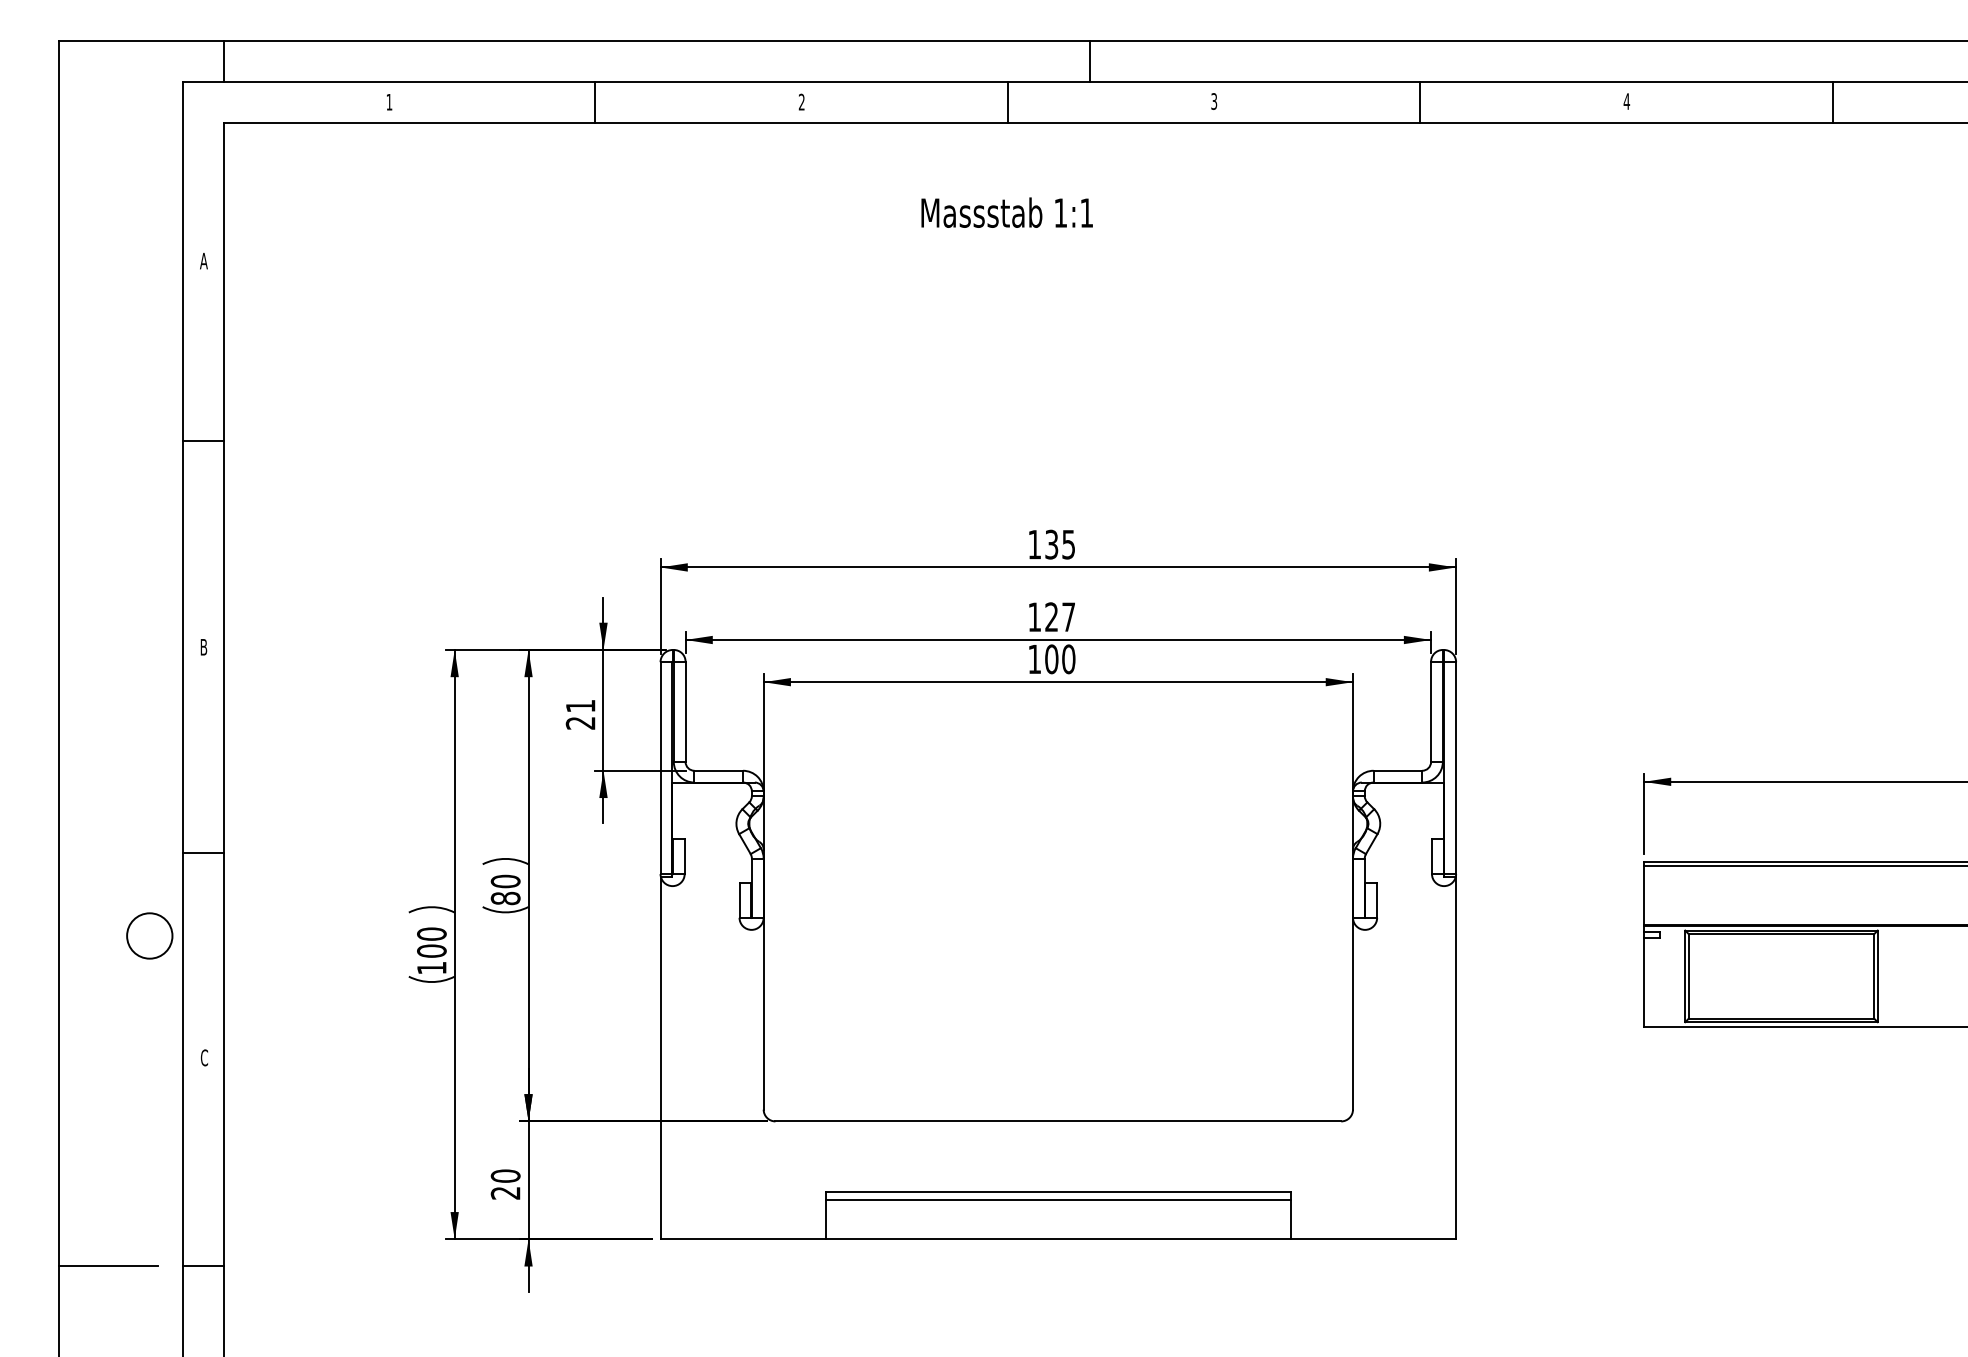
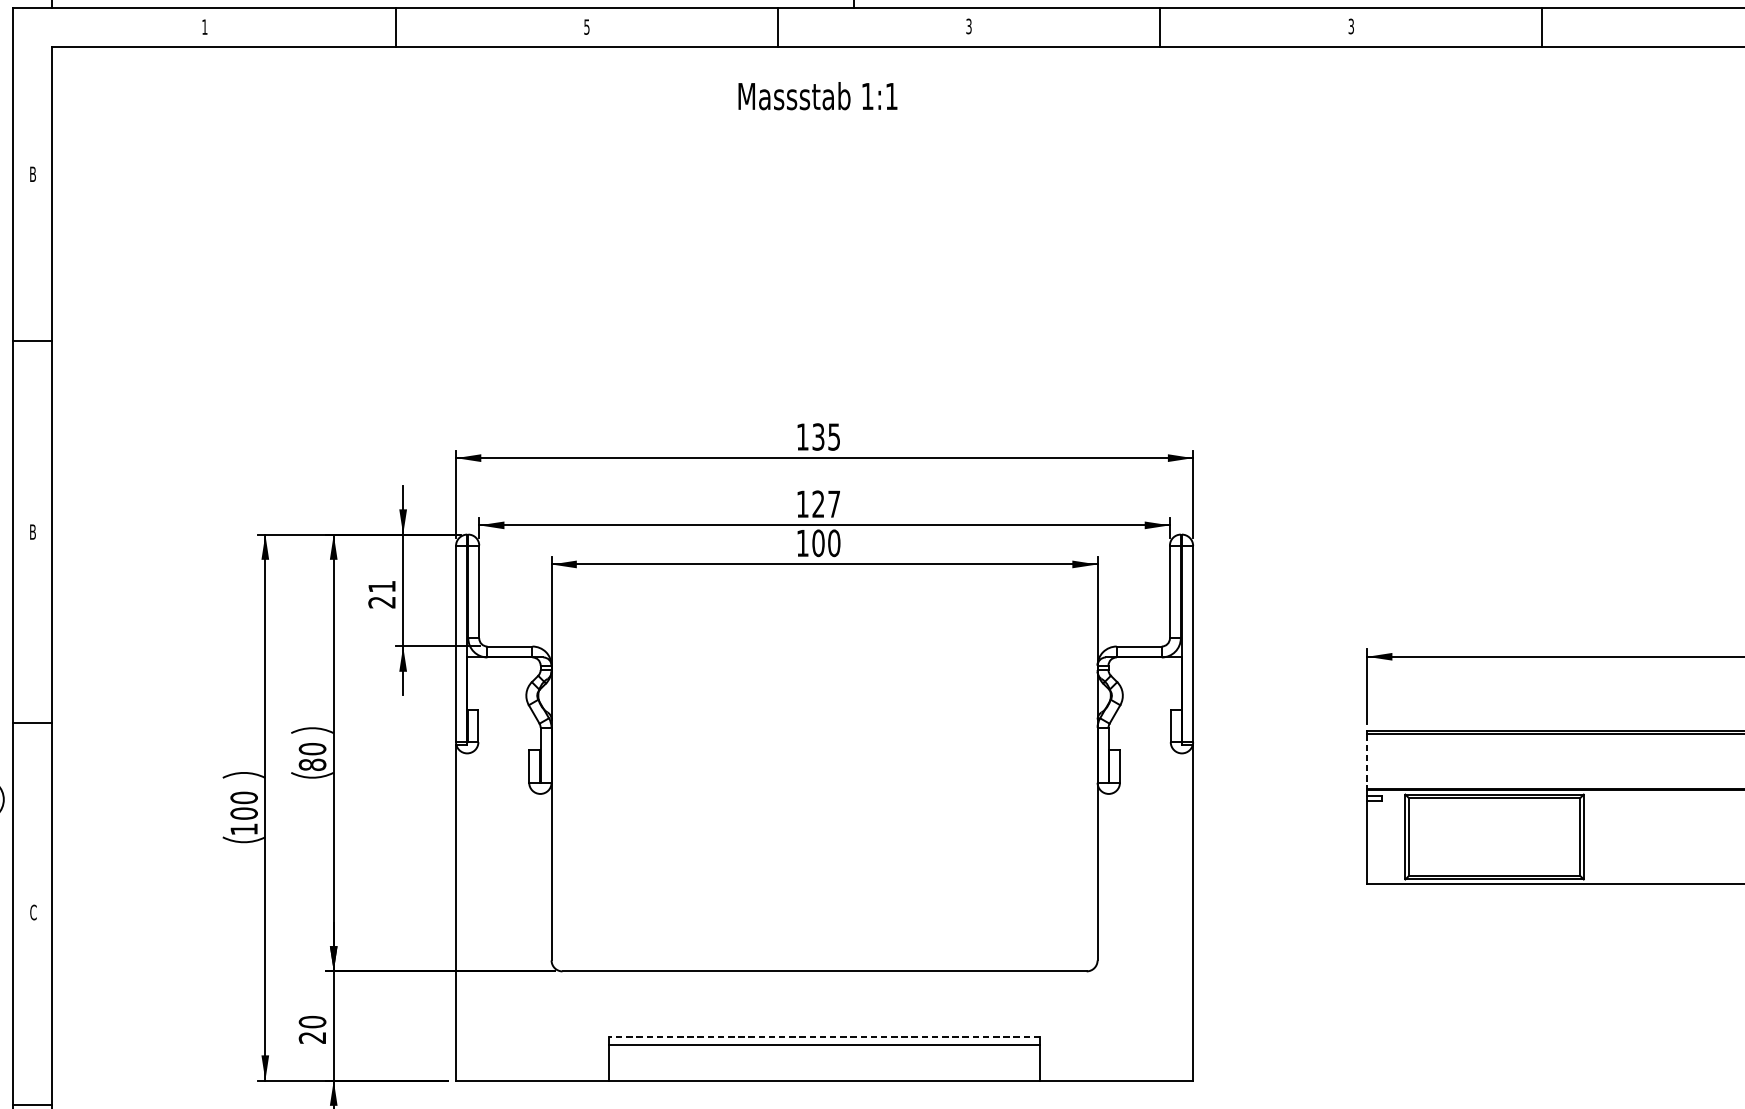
text: (801, 101) -> (586, 26), 2 -> 5
text: (1626, 101) -> (1350, 26), 4 -> 3
text: (1006, 212) -> (817, 95), moved
text: (203, 260) -> (32, 173), A -> B
line: (1643, 895) -> (1366, 762), solid -> dashed
line: (1058, 1192) -> (824, 1037), solid -> dashed

